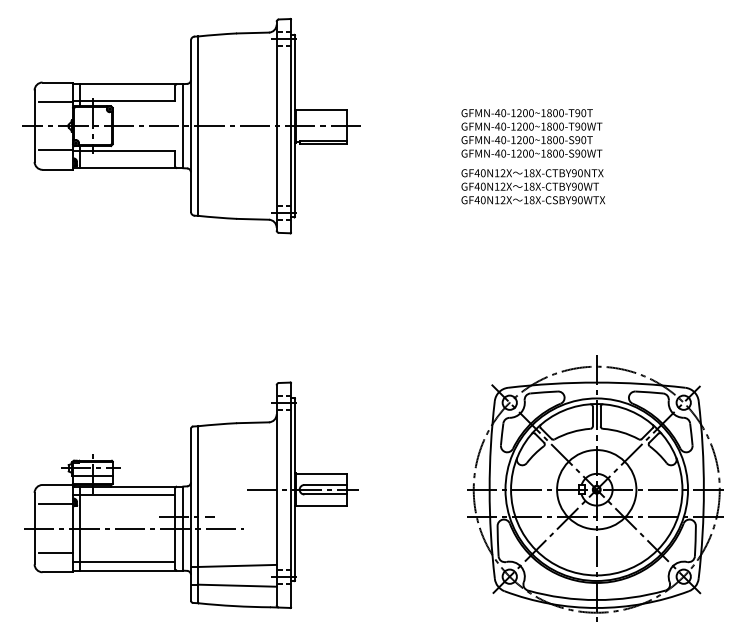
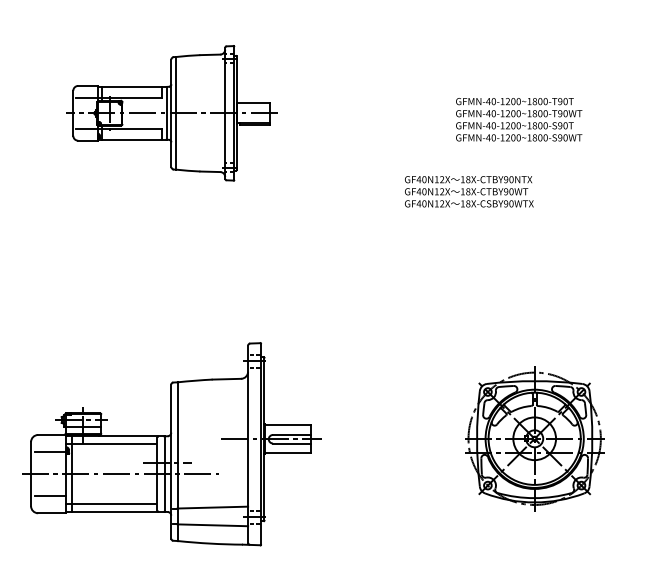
part: (191, 126) -> (171, 113), size x0.7
text: (531, 133) -> (518, 119), moved
text: (532, 186) -> (468, 191), moved
part: (595, 488) -> (534, 438), size x0.6

